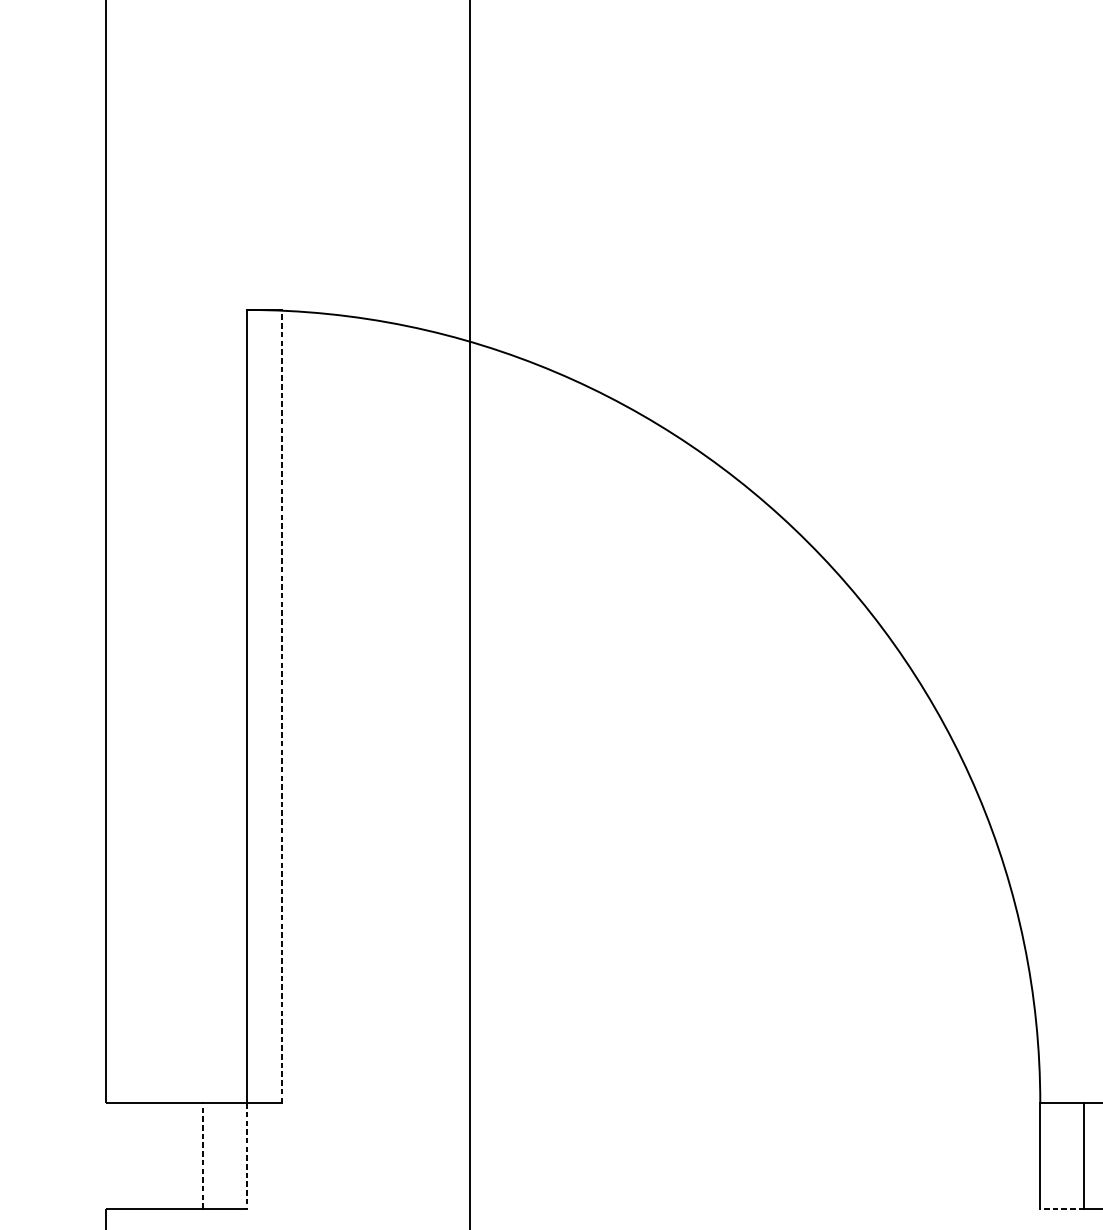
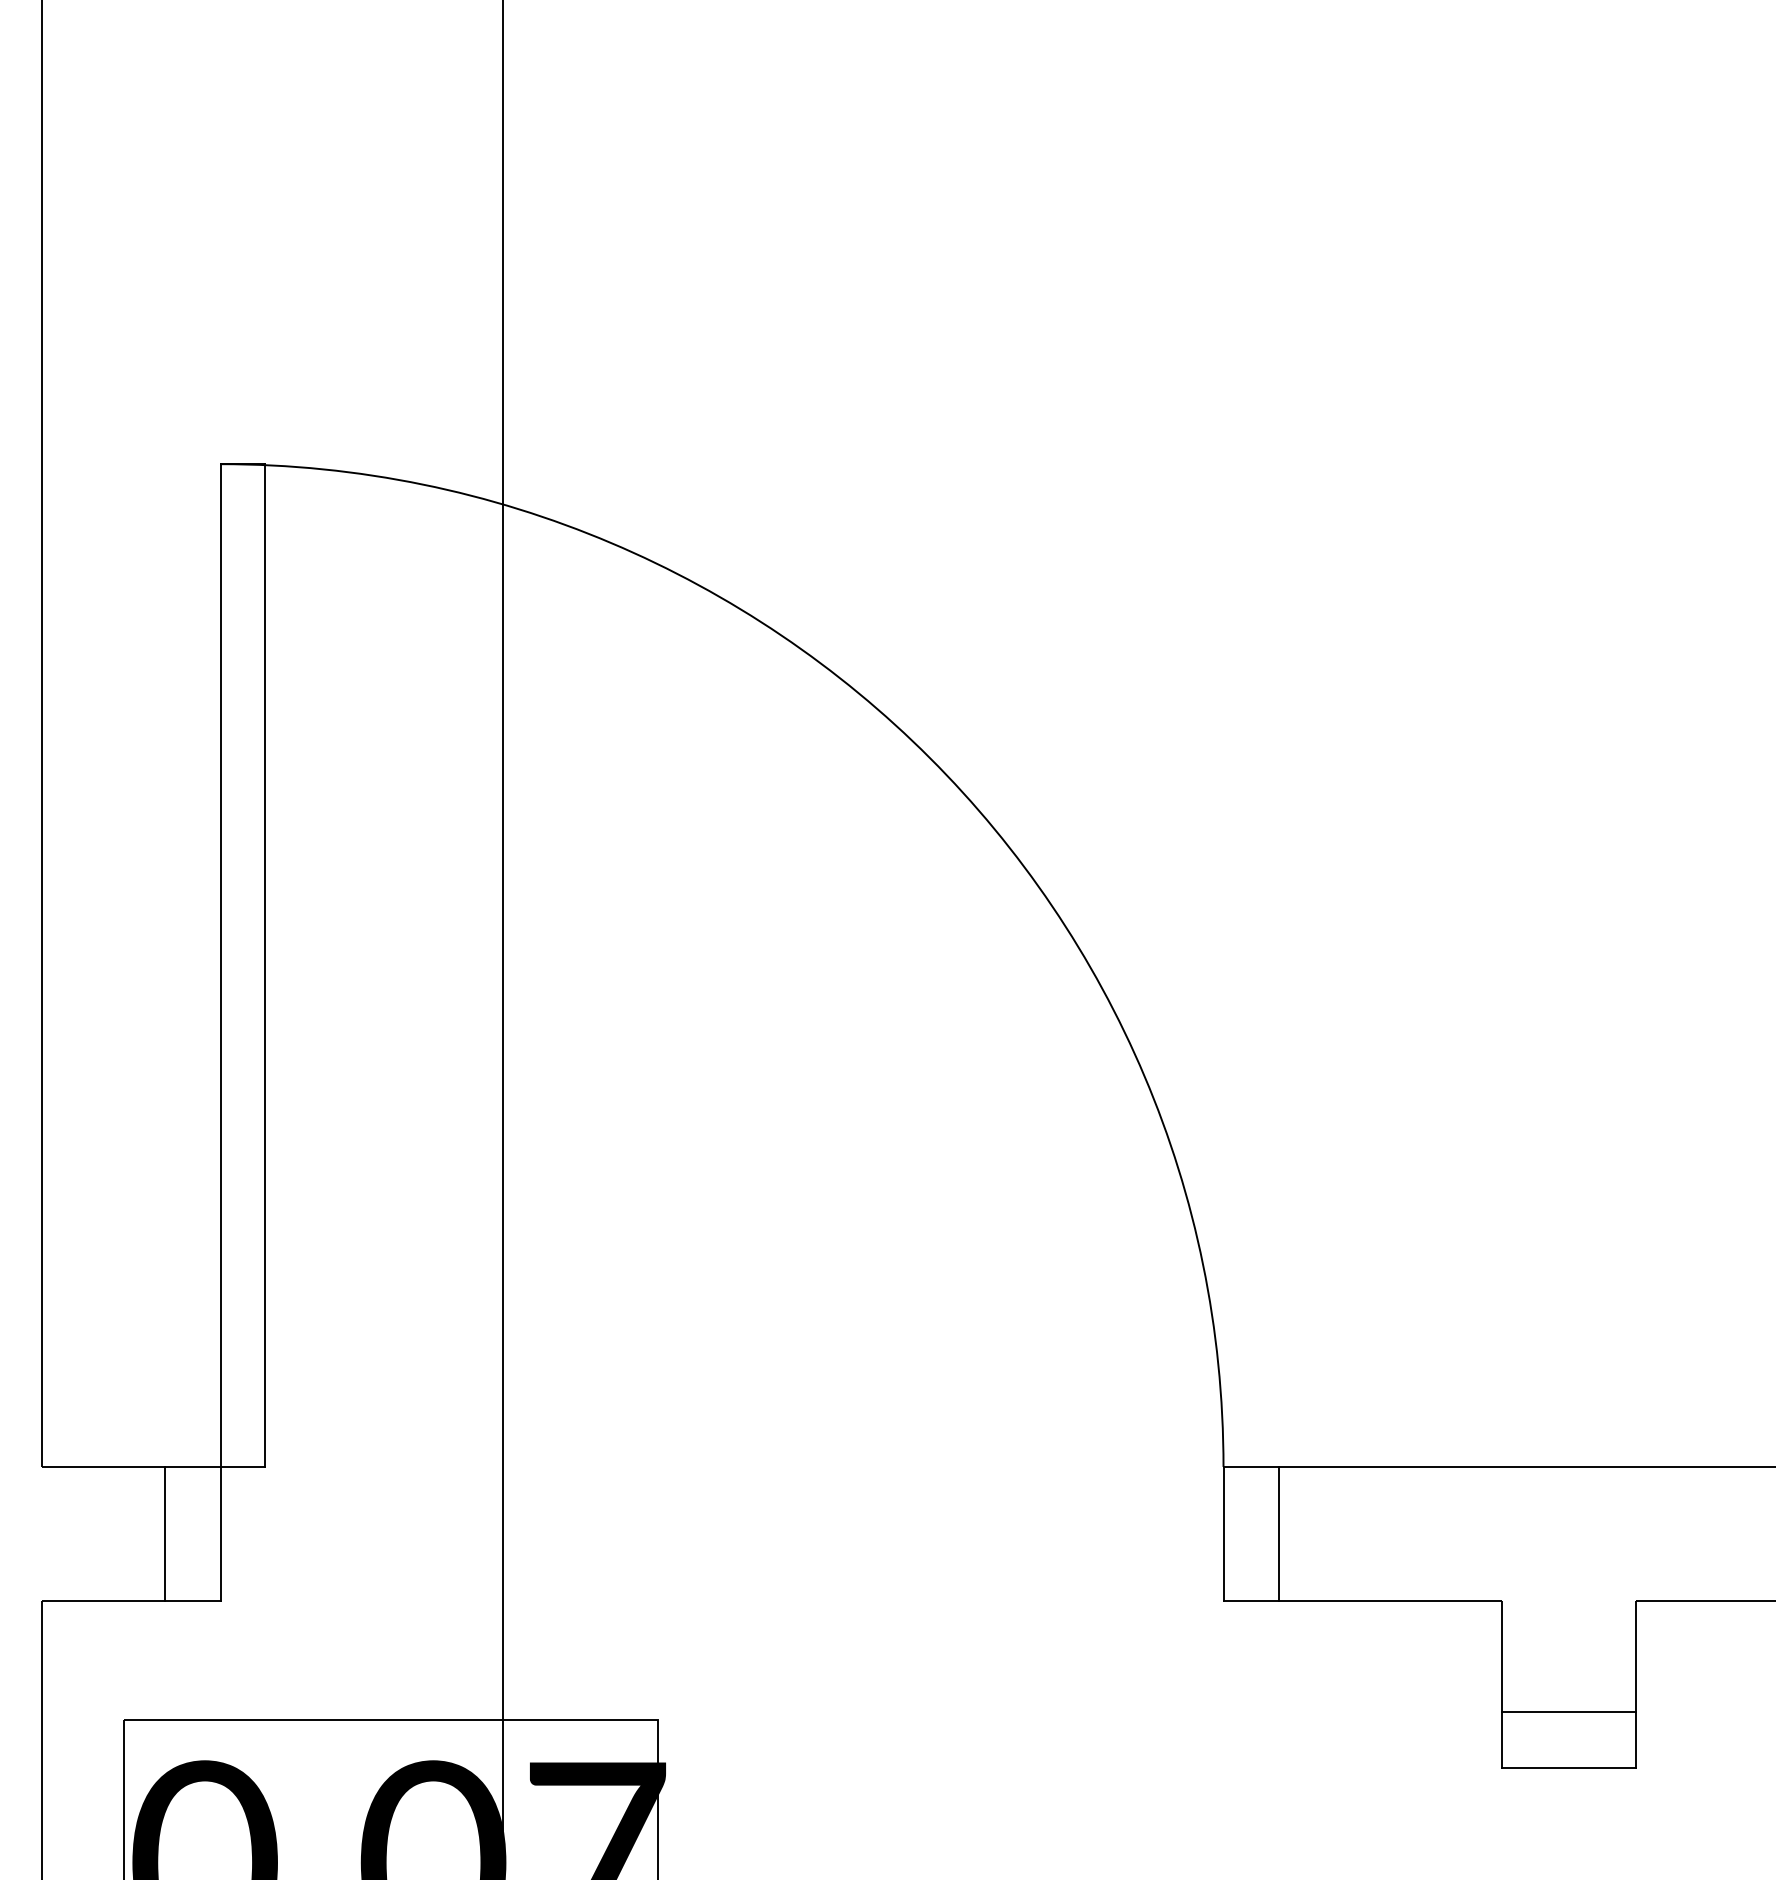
line: (282, 706) -> (265, 965), dashed -> solid
line: (203, 1155) -> (165, 1533), dashed -> solid
line: (246, 1155) -> (220, 1533), dashed -> solid
line: (1062, 1208) -> (1251, 1600), dashed -> solid

